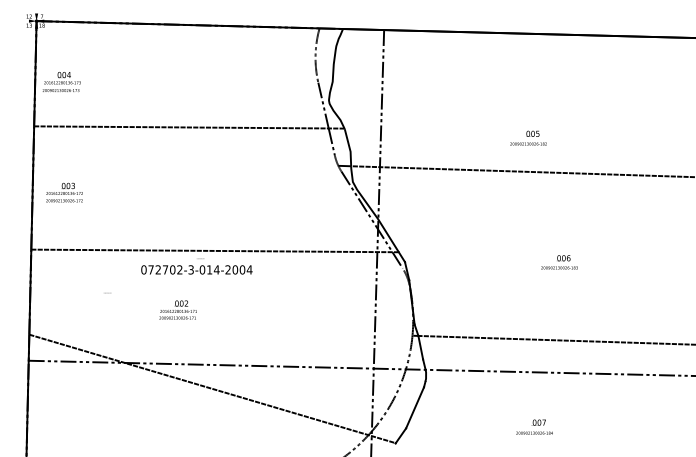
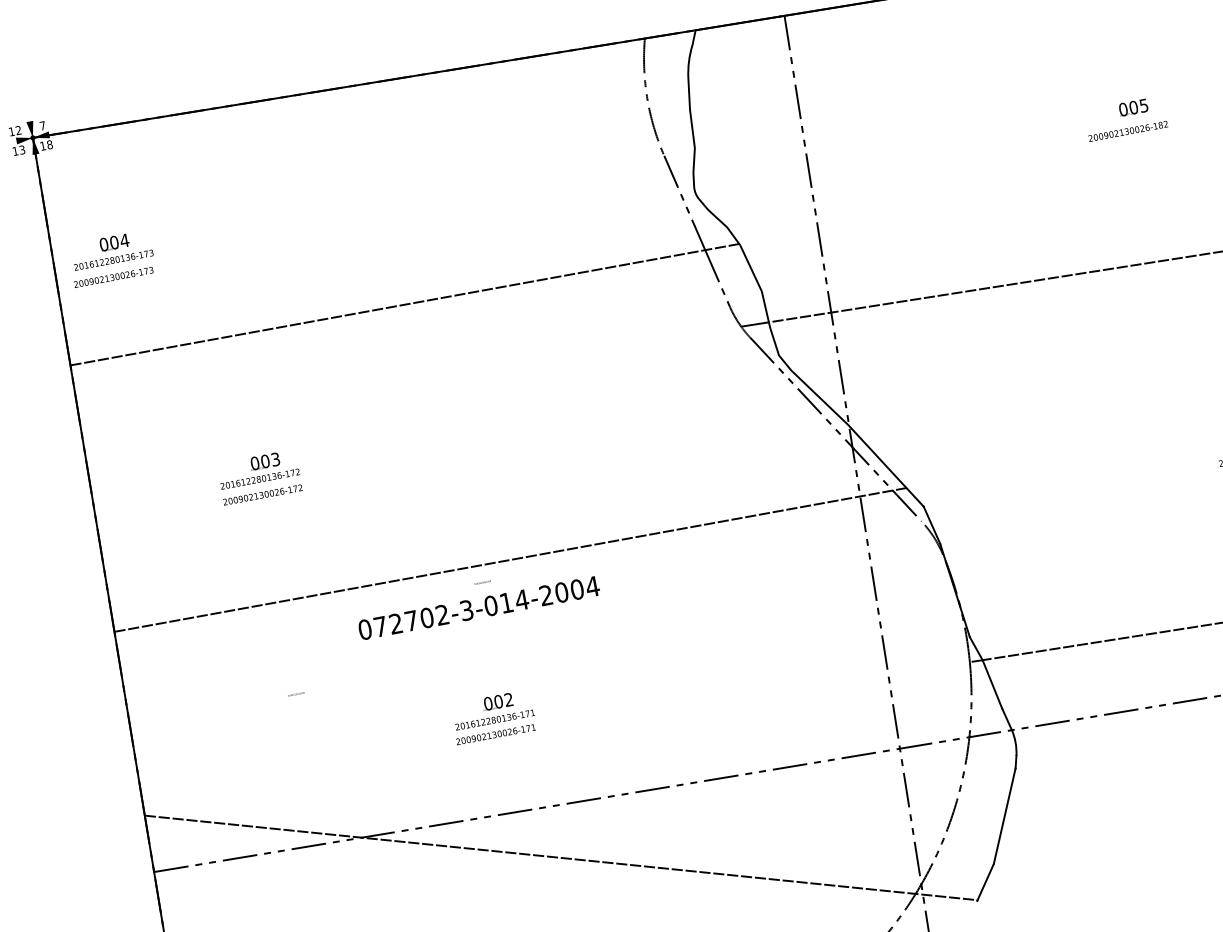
text: (528, 137) -> (1125, 117), moved
text: (64, 192) -> (259, 477), moved
text: (177, 309) -> (491, 716), moved

